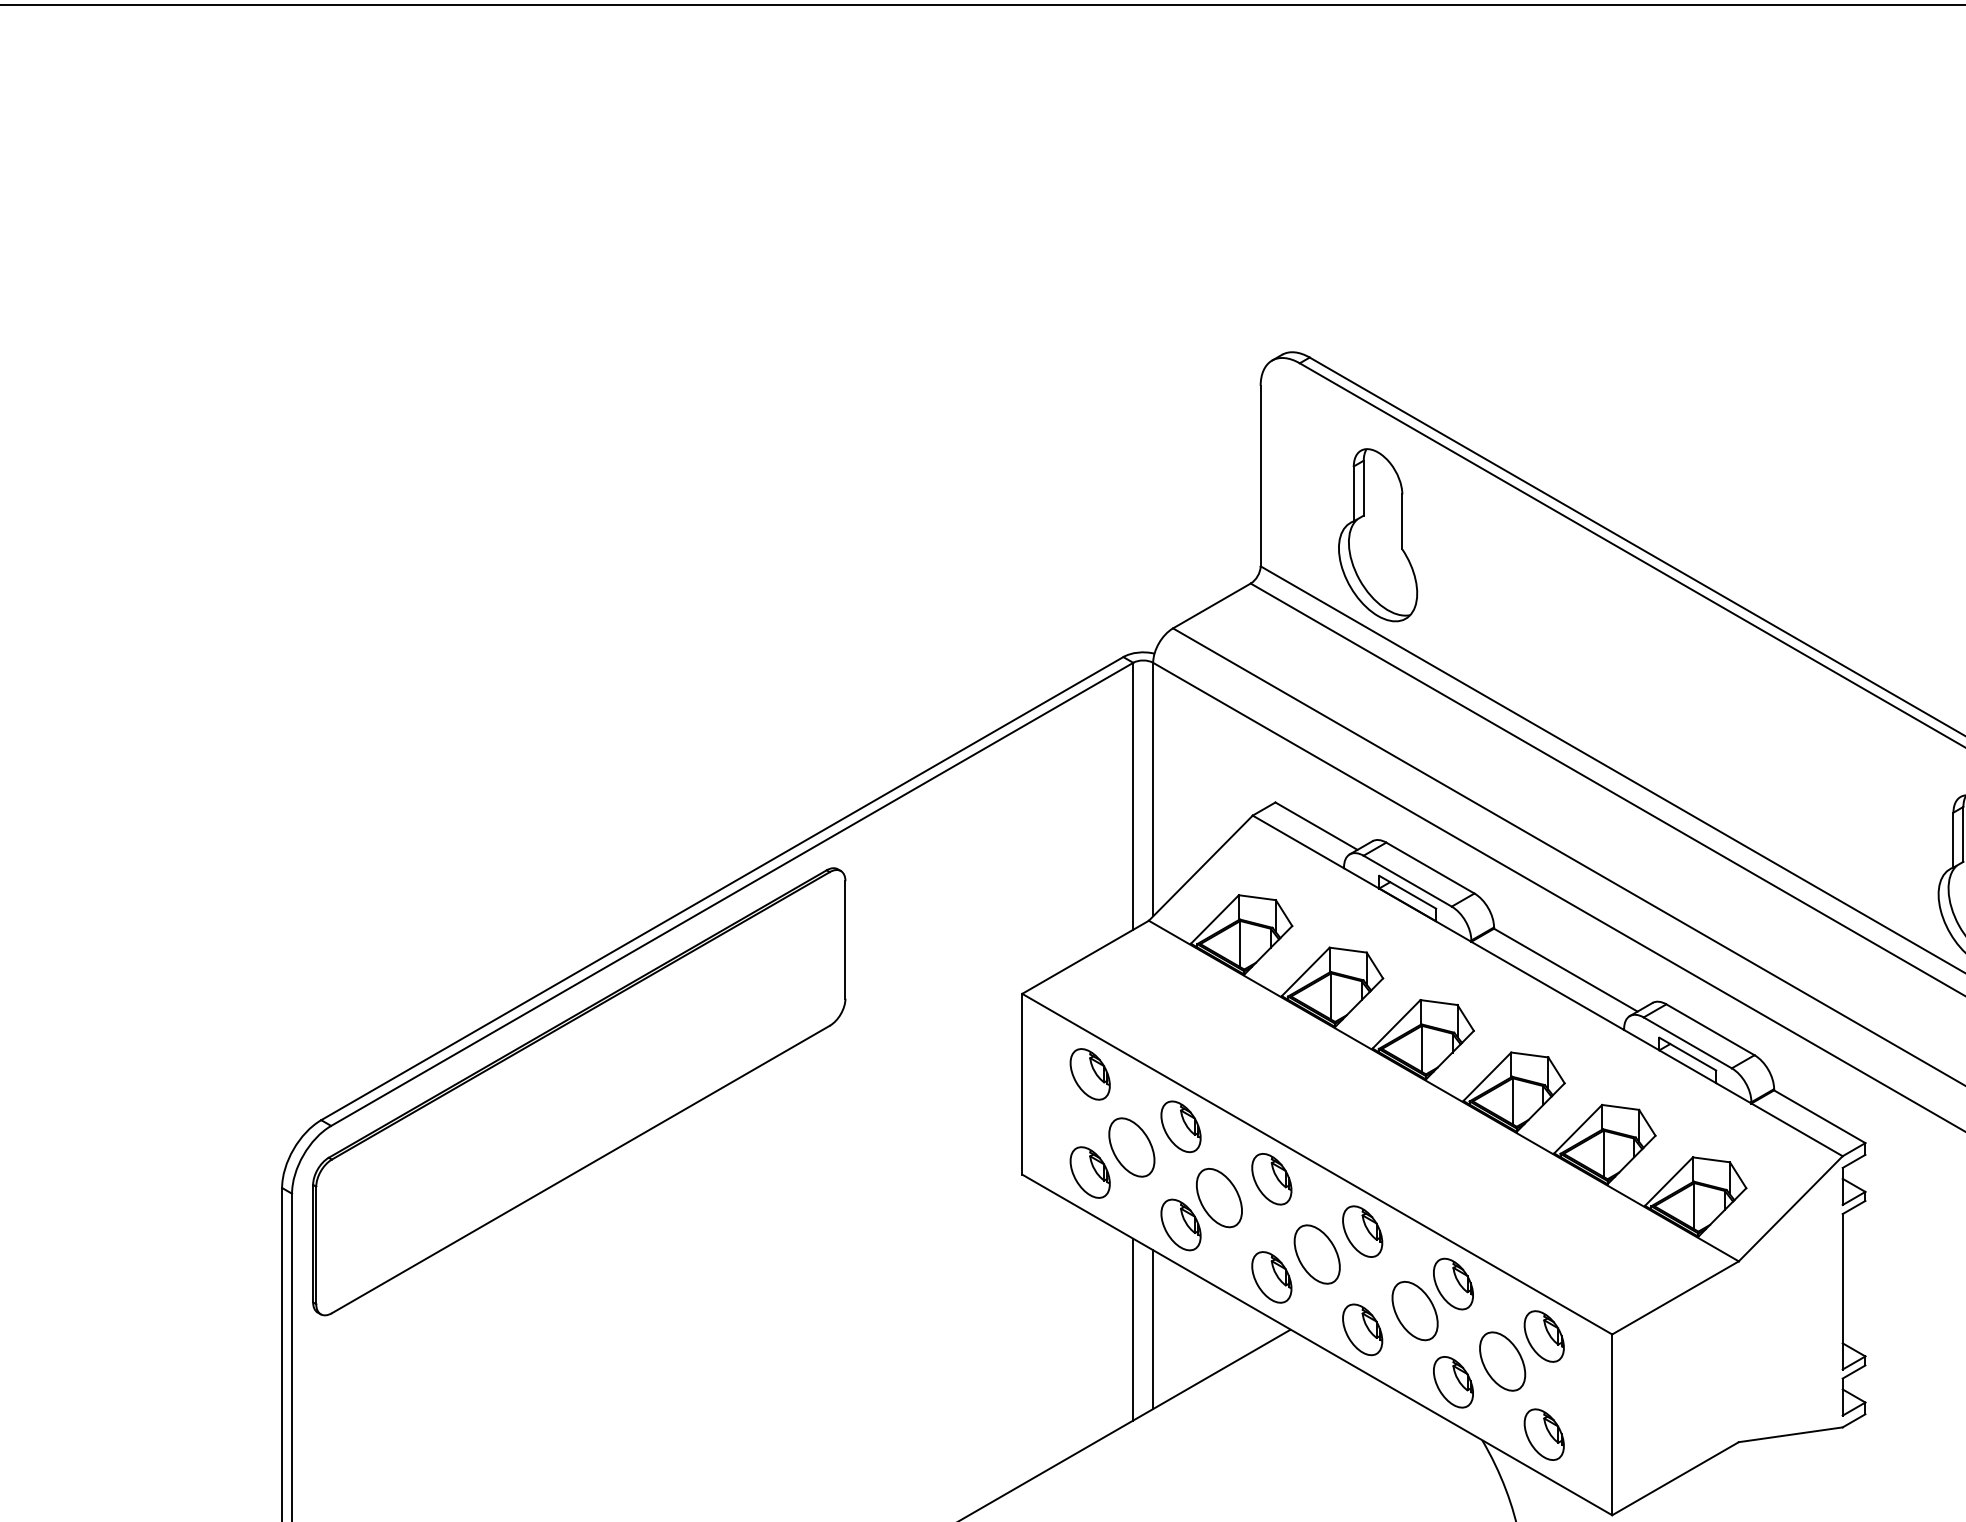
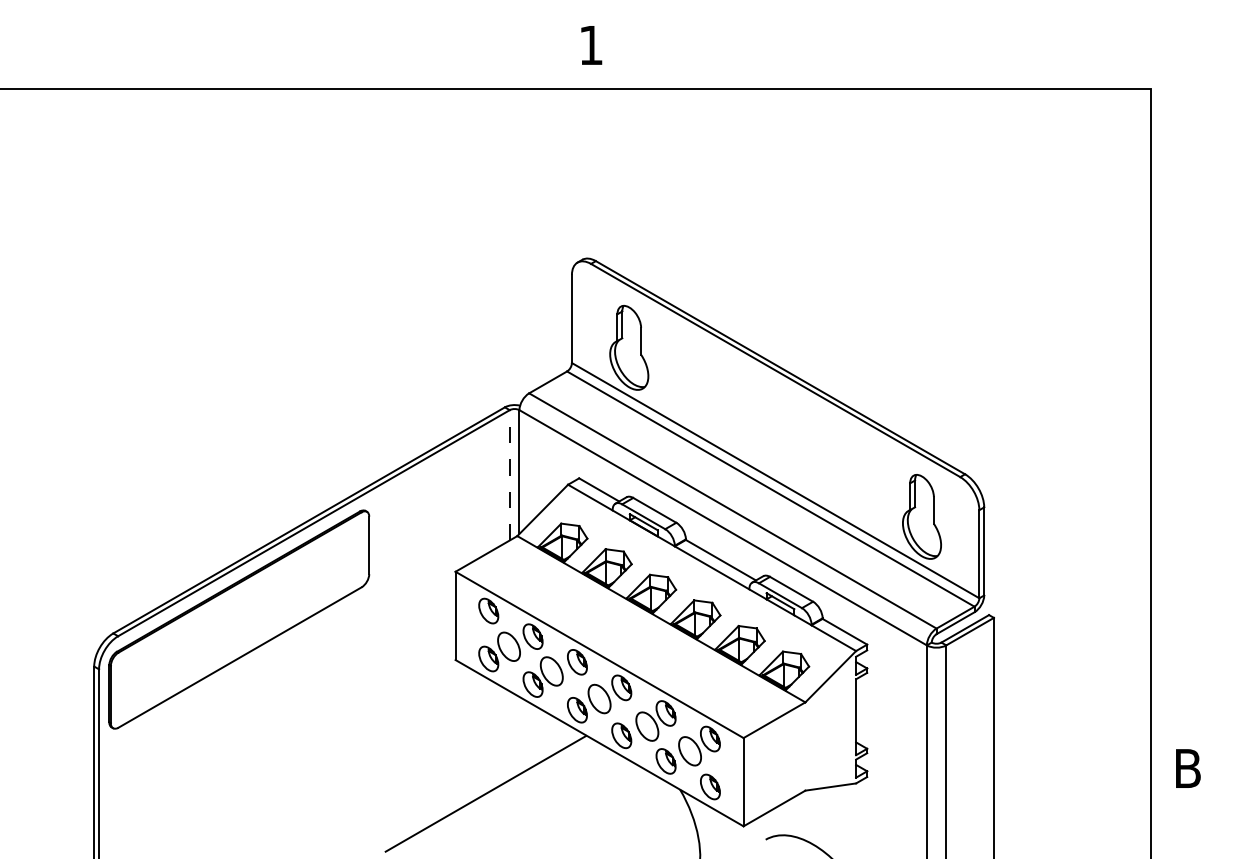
line: (1132, 794) -> (509, 474), solid -> dashed
line: (1132, 1329) -> (509, 735), removed
line: (1153, 1329) -> (519, 735), removed

